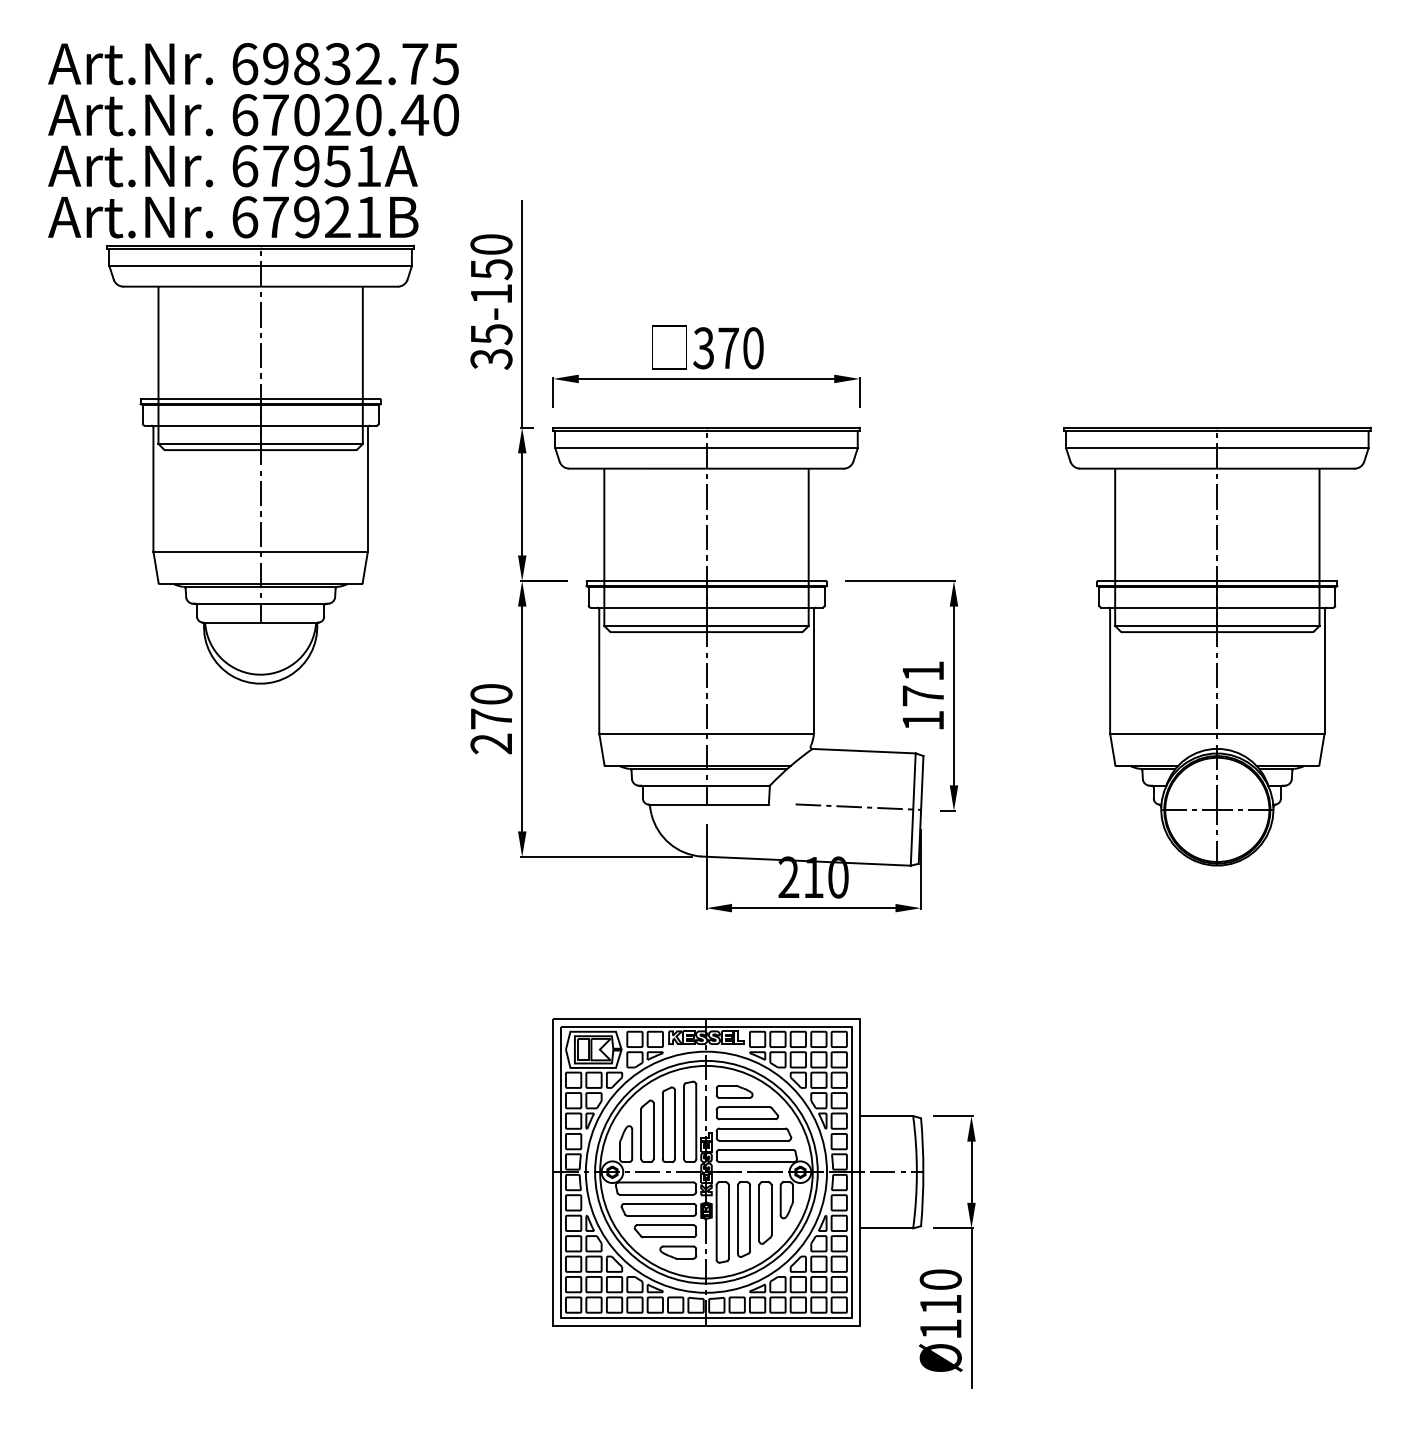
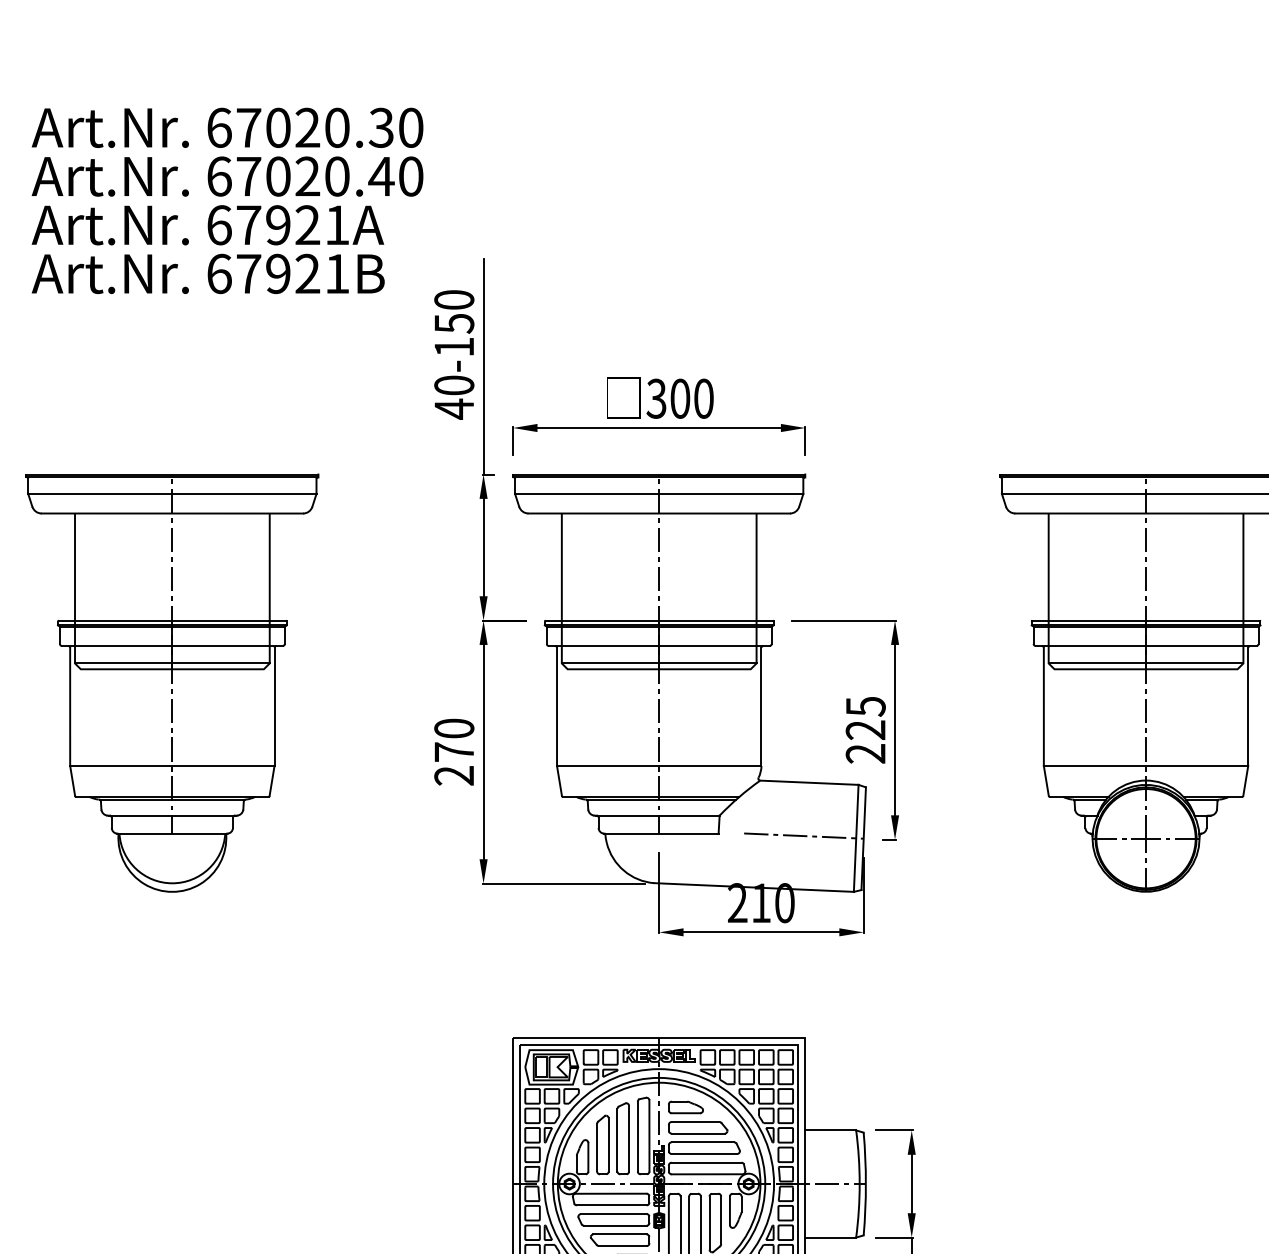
text: (360, 64) -> (329, 128), 69832.75 -> 67020.30
text: (337, 166) -> (307, 225), 67951A -> 67921A
text: (491, 347) -> (454, 398), 35-150 -> 40-150
text: (728, 348) -> (680, 398), 370 -> 300
part: (260, 464) -> (172, 682), moved
text: (923, 696) -> (866, 730), 171 -> 225

